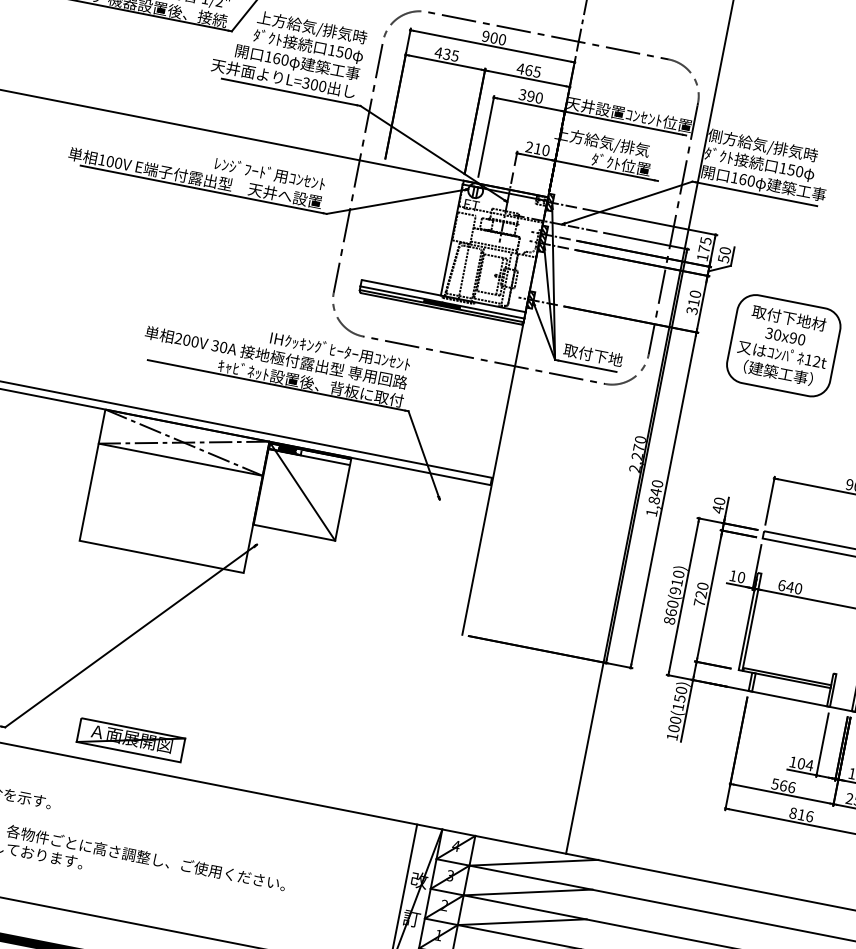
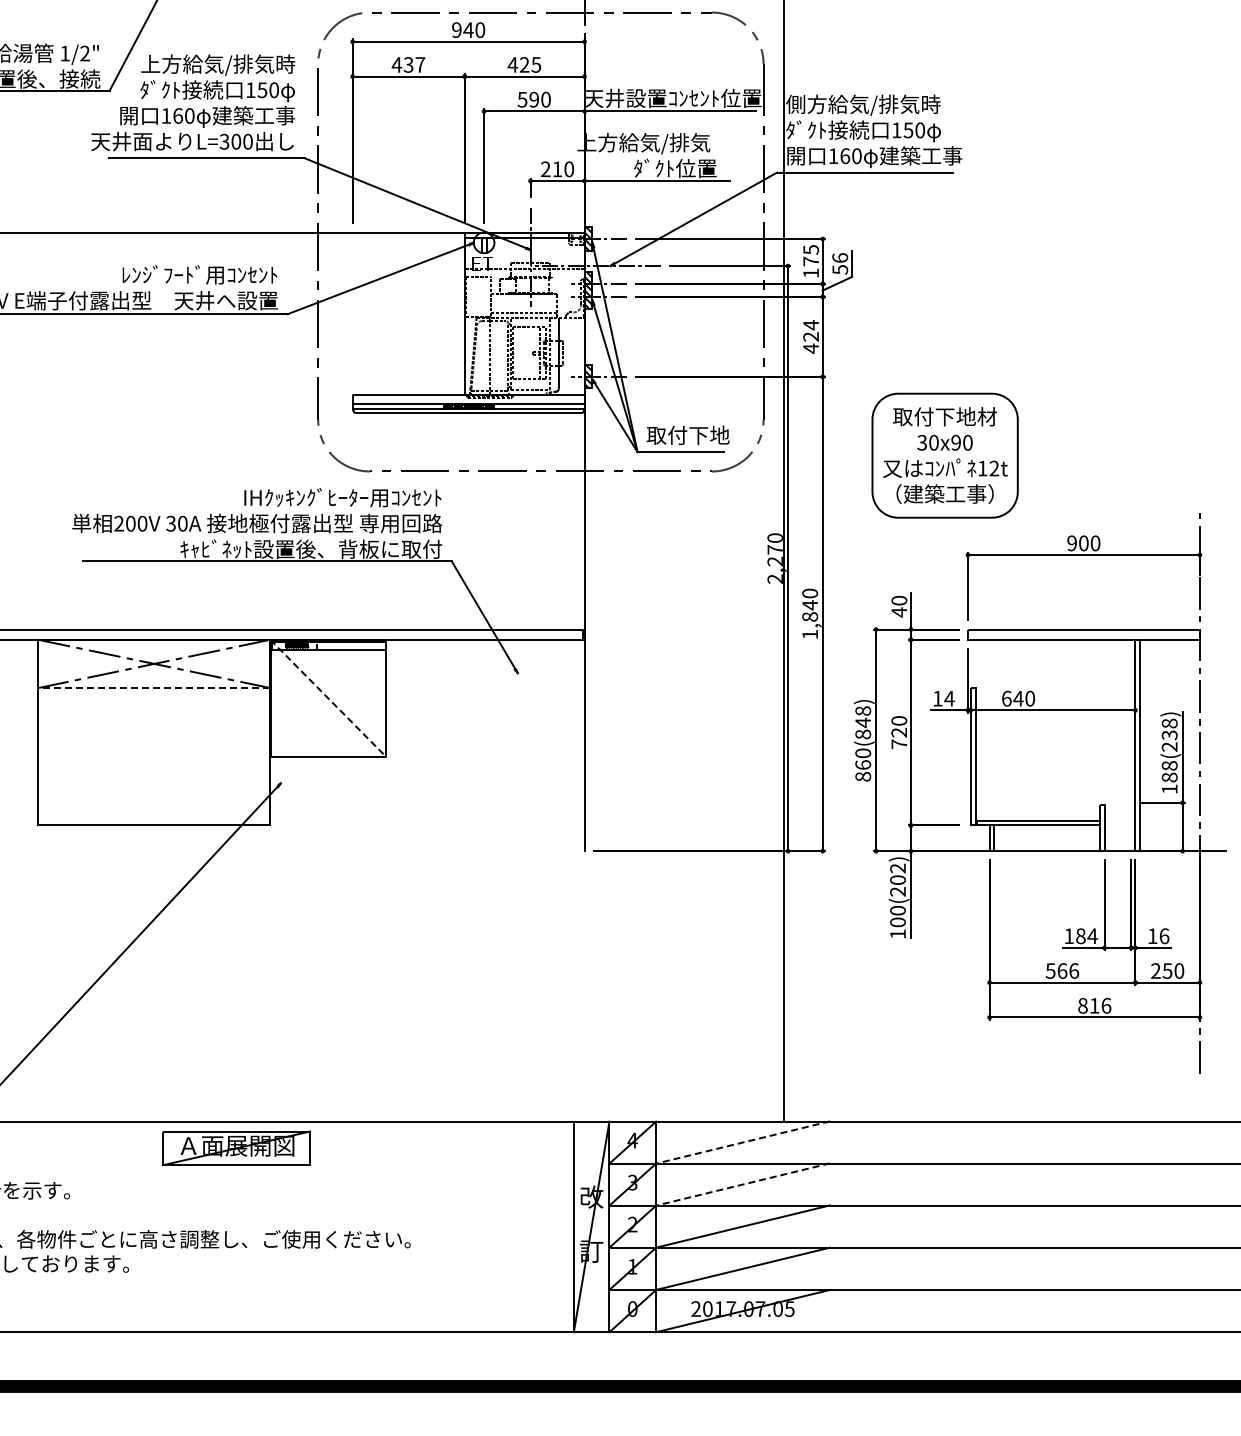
text: (494, 38) -> (468, 30), 900 -> 940
text: (455, 55) -> (420, 64), 435 -> 437
text: (528, 70) -> (524, 64), 465 -> 425
text: (522, 94) -> (522, 99), 390 -> 590
text: (724, 250) -> (839, 257), 50 -> 56
text: (694, 302) -> (811, 336), 310 -> 424
part: (783, 345) -> (944, 455), moved
line: (180, 459) -> (153, 688), solid -> dashed
line: (302, 491) -> (328, 698), solid -> dashed
text: (741, 577) -> (949, 698), 10 -> 14
text: (677, 582) -> (863, 722), 860(910) -> 860(848)
text: (679, 698) -> (897, 879), 100(150) -> 100(202)
part: (130, 740) -> (236, 1148), moved
text: (801, 763) -> (1080, 936), 104 -> 184
line: (533, 862) -> (742, 1142), solid -> dashed
line: (527, 892) -> (742, 1184), solid -> dashed

